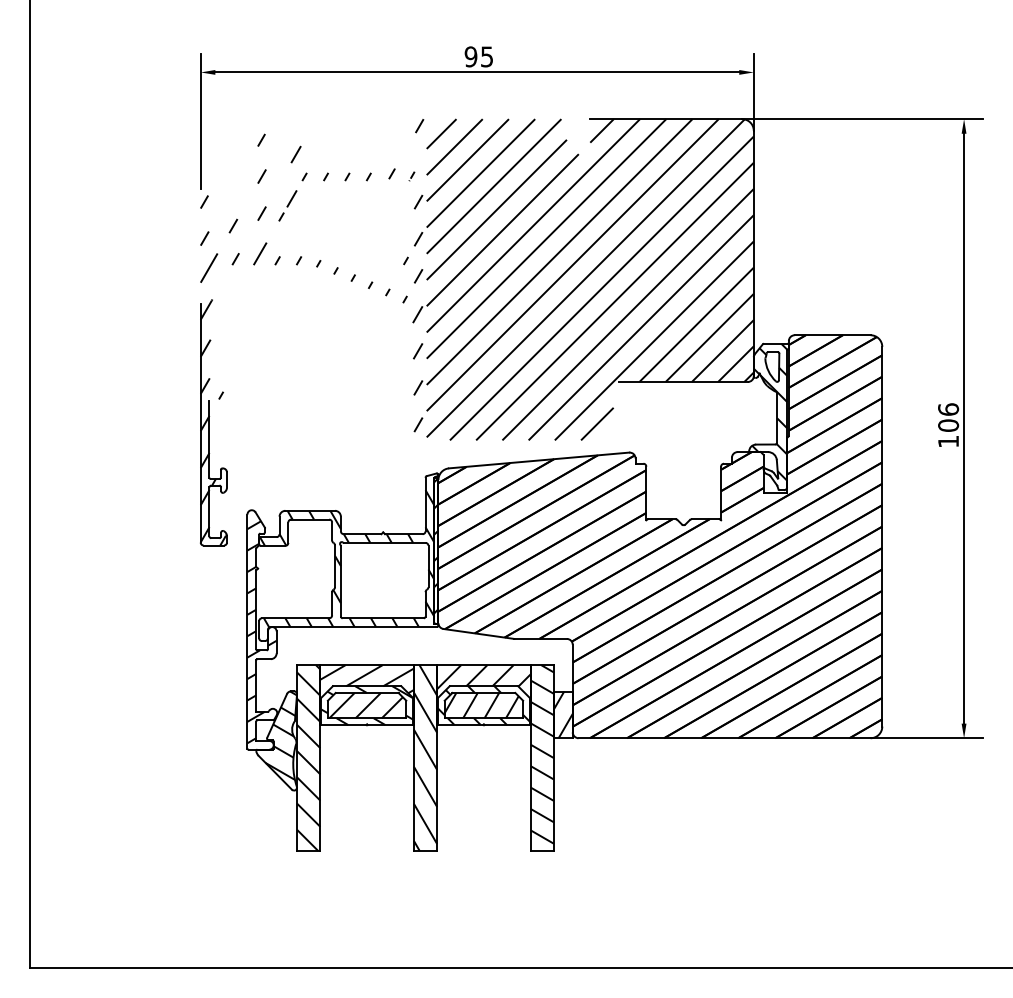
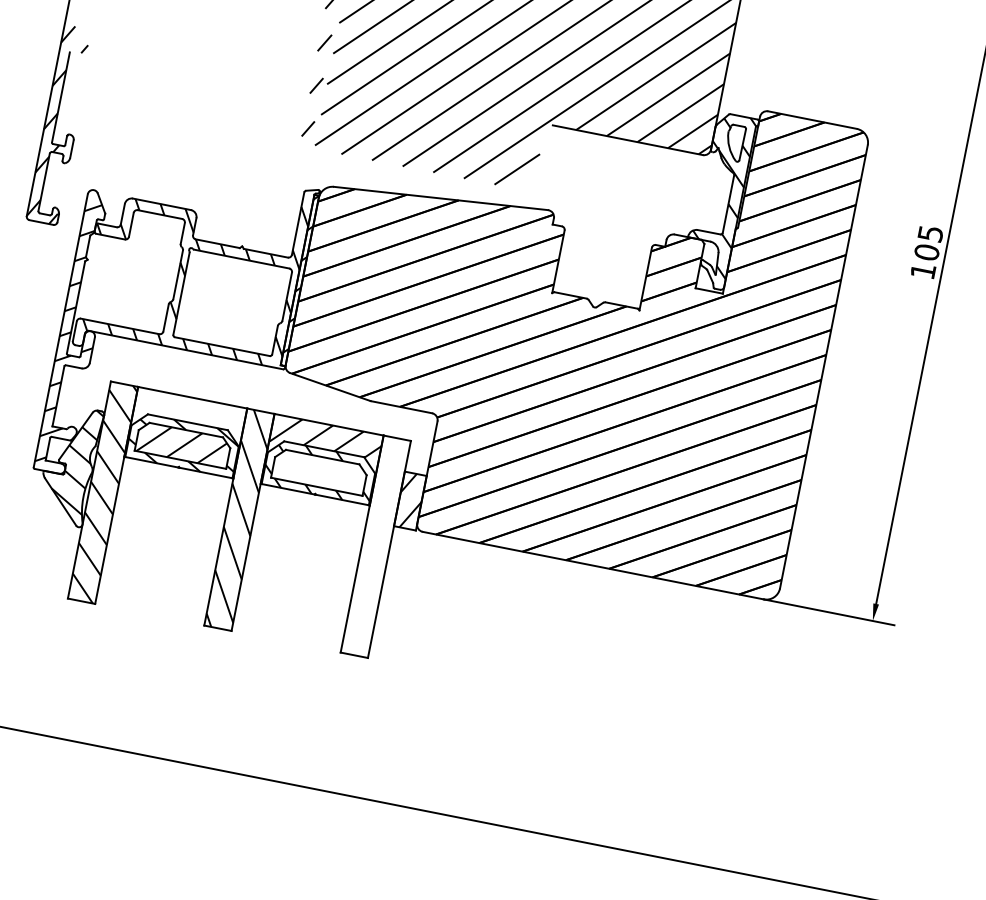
text: (948, 409) -> (930, 233), 106 -> 105
hatch: (366, 693) -> (185, 430), removed
hatch: (481, 705) -> (316, 471), removed
hatch: (542, 754) -> (376, 542), removed

